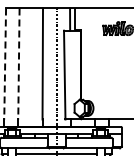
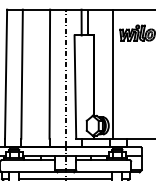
line: (5, 63) -> (6, 73), dashed -> solid
line: (97, 63) -> (113, 73), added
line: (18, 64) -> (21, 74), dashed -> solid

